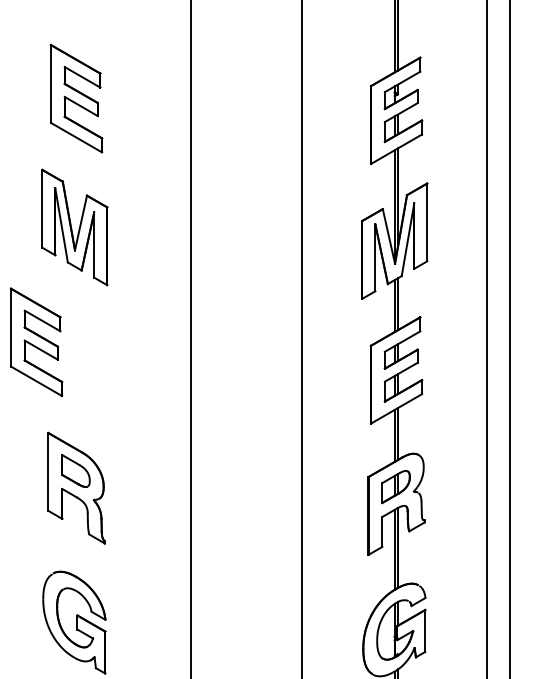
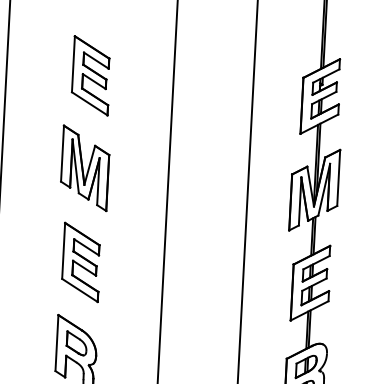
part: (36, 341) -> (81, 261), moved

